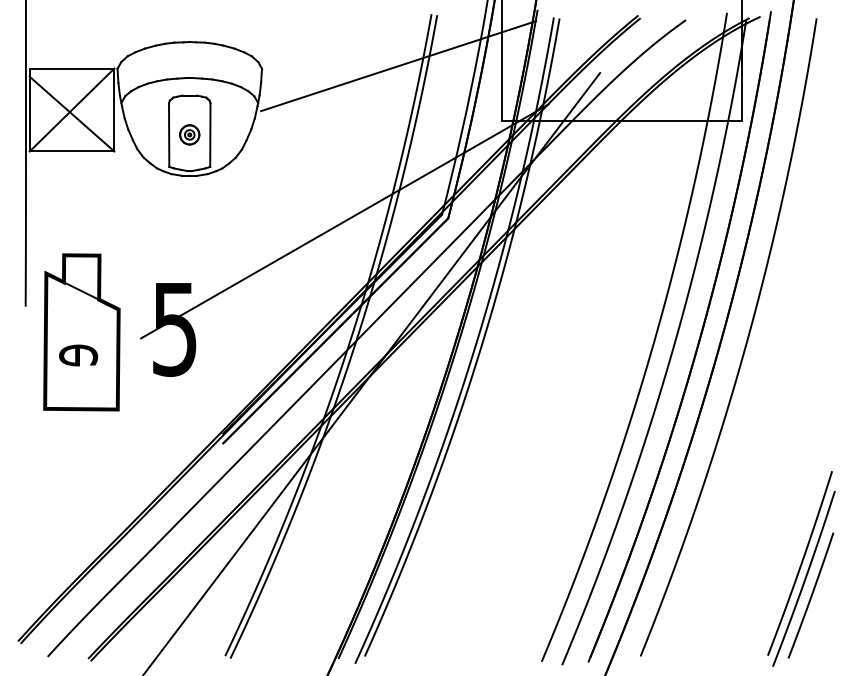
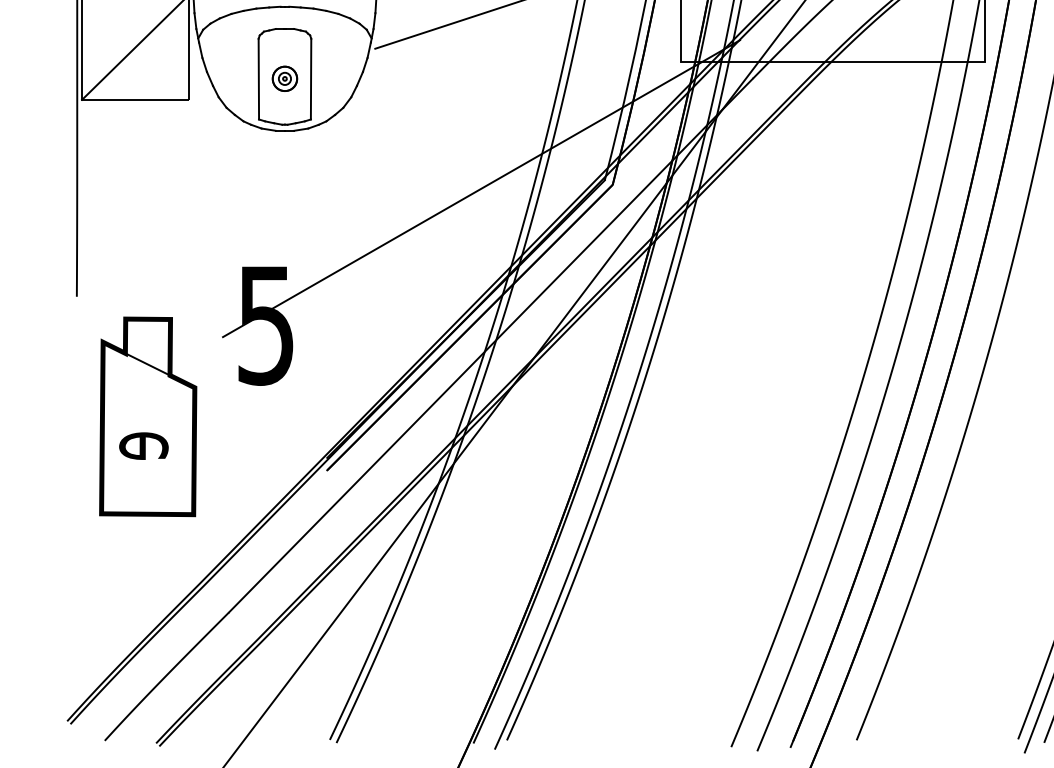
line: (71, 113) -> (134, 51), removed
part: (81, 332) -> (147, 416), moved

